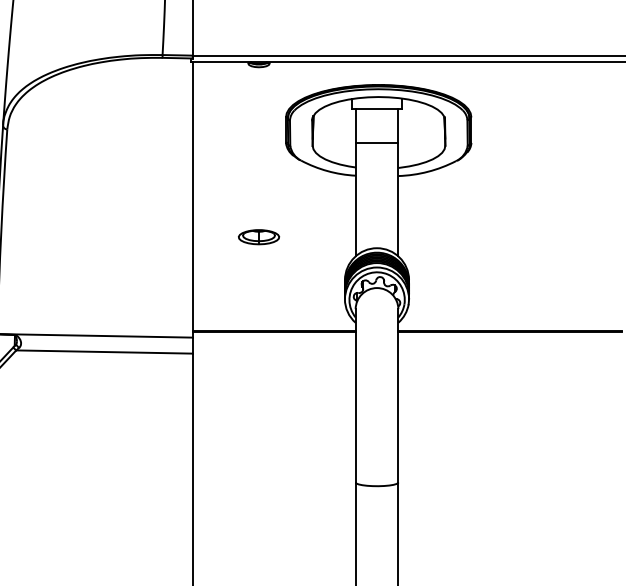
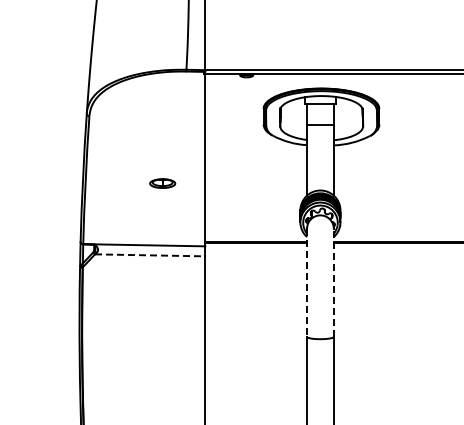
part: (258, 237) -> (162, 183), moved
line: (105, 352) -> (150, 255), solid -> dashed
line: (397, 395) -> (333, 282), solid -> dashed
line: (356, 397) -> (307, 283), solid -> dashed

